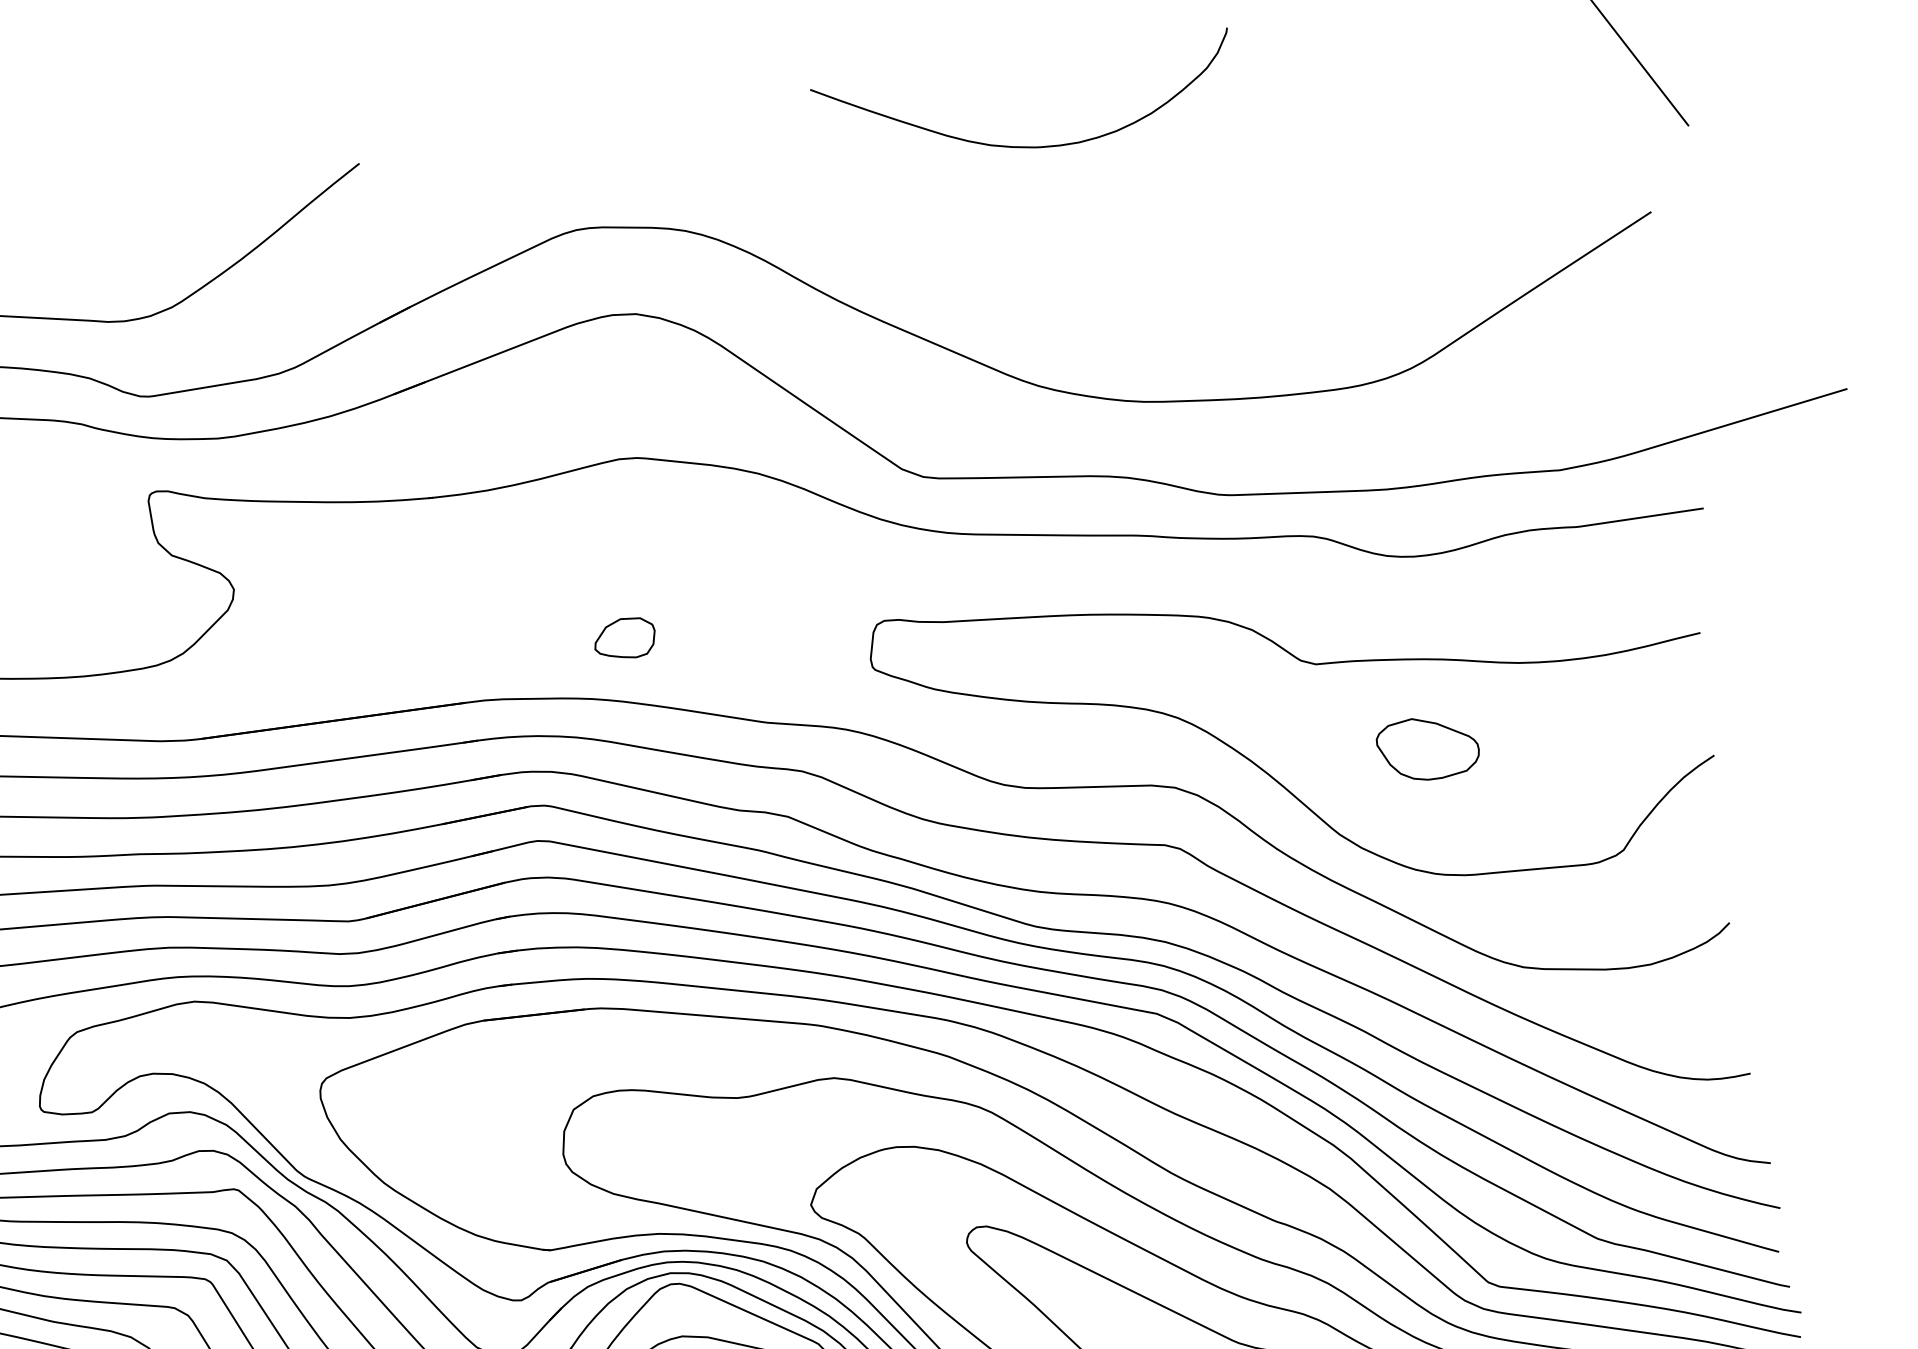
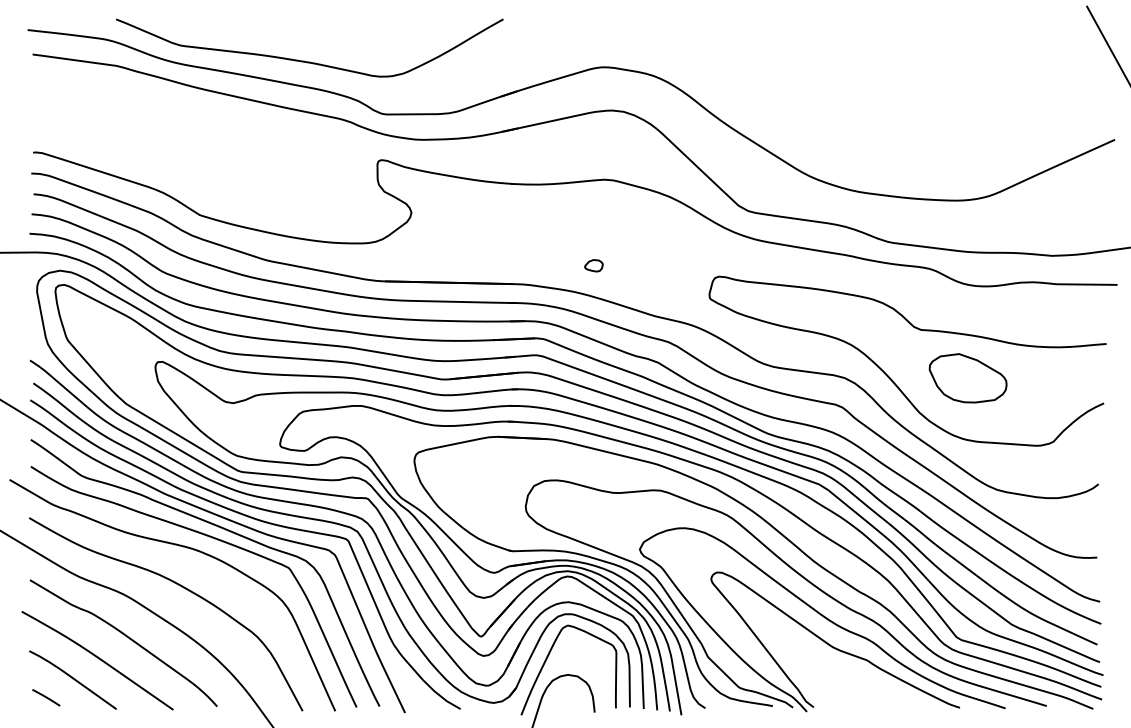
curve: (1024, 144) -> (821, 60), removed
part: (623, 638) -> (593, 265), size x0.6
part: (1428, 748) -> (968, 378), size x1.6

